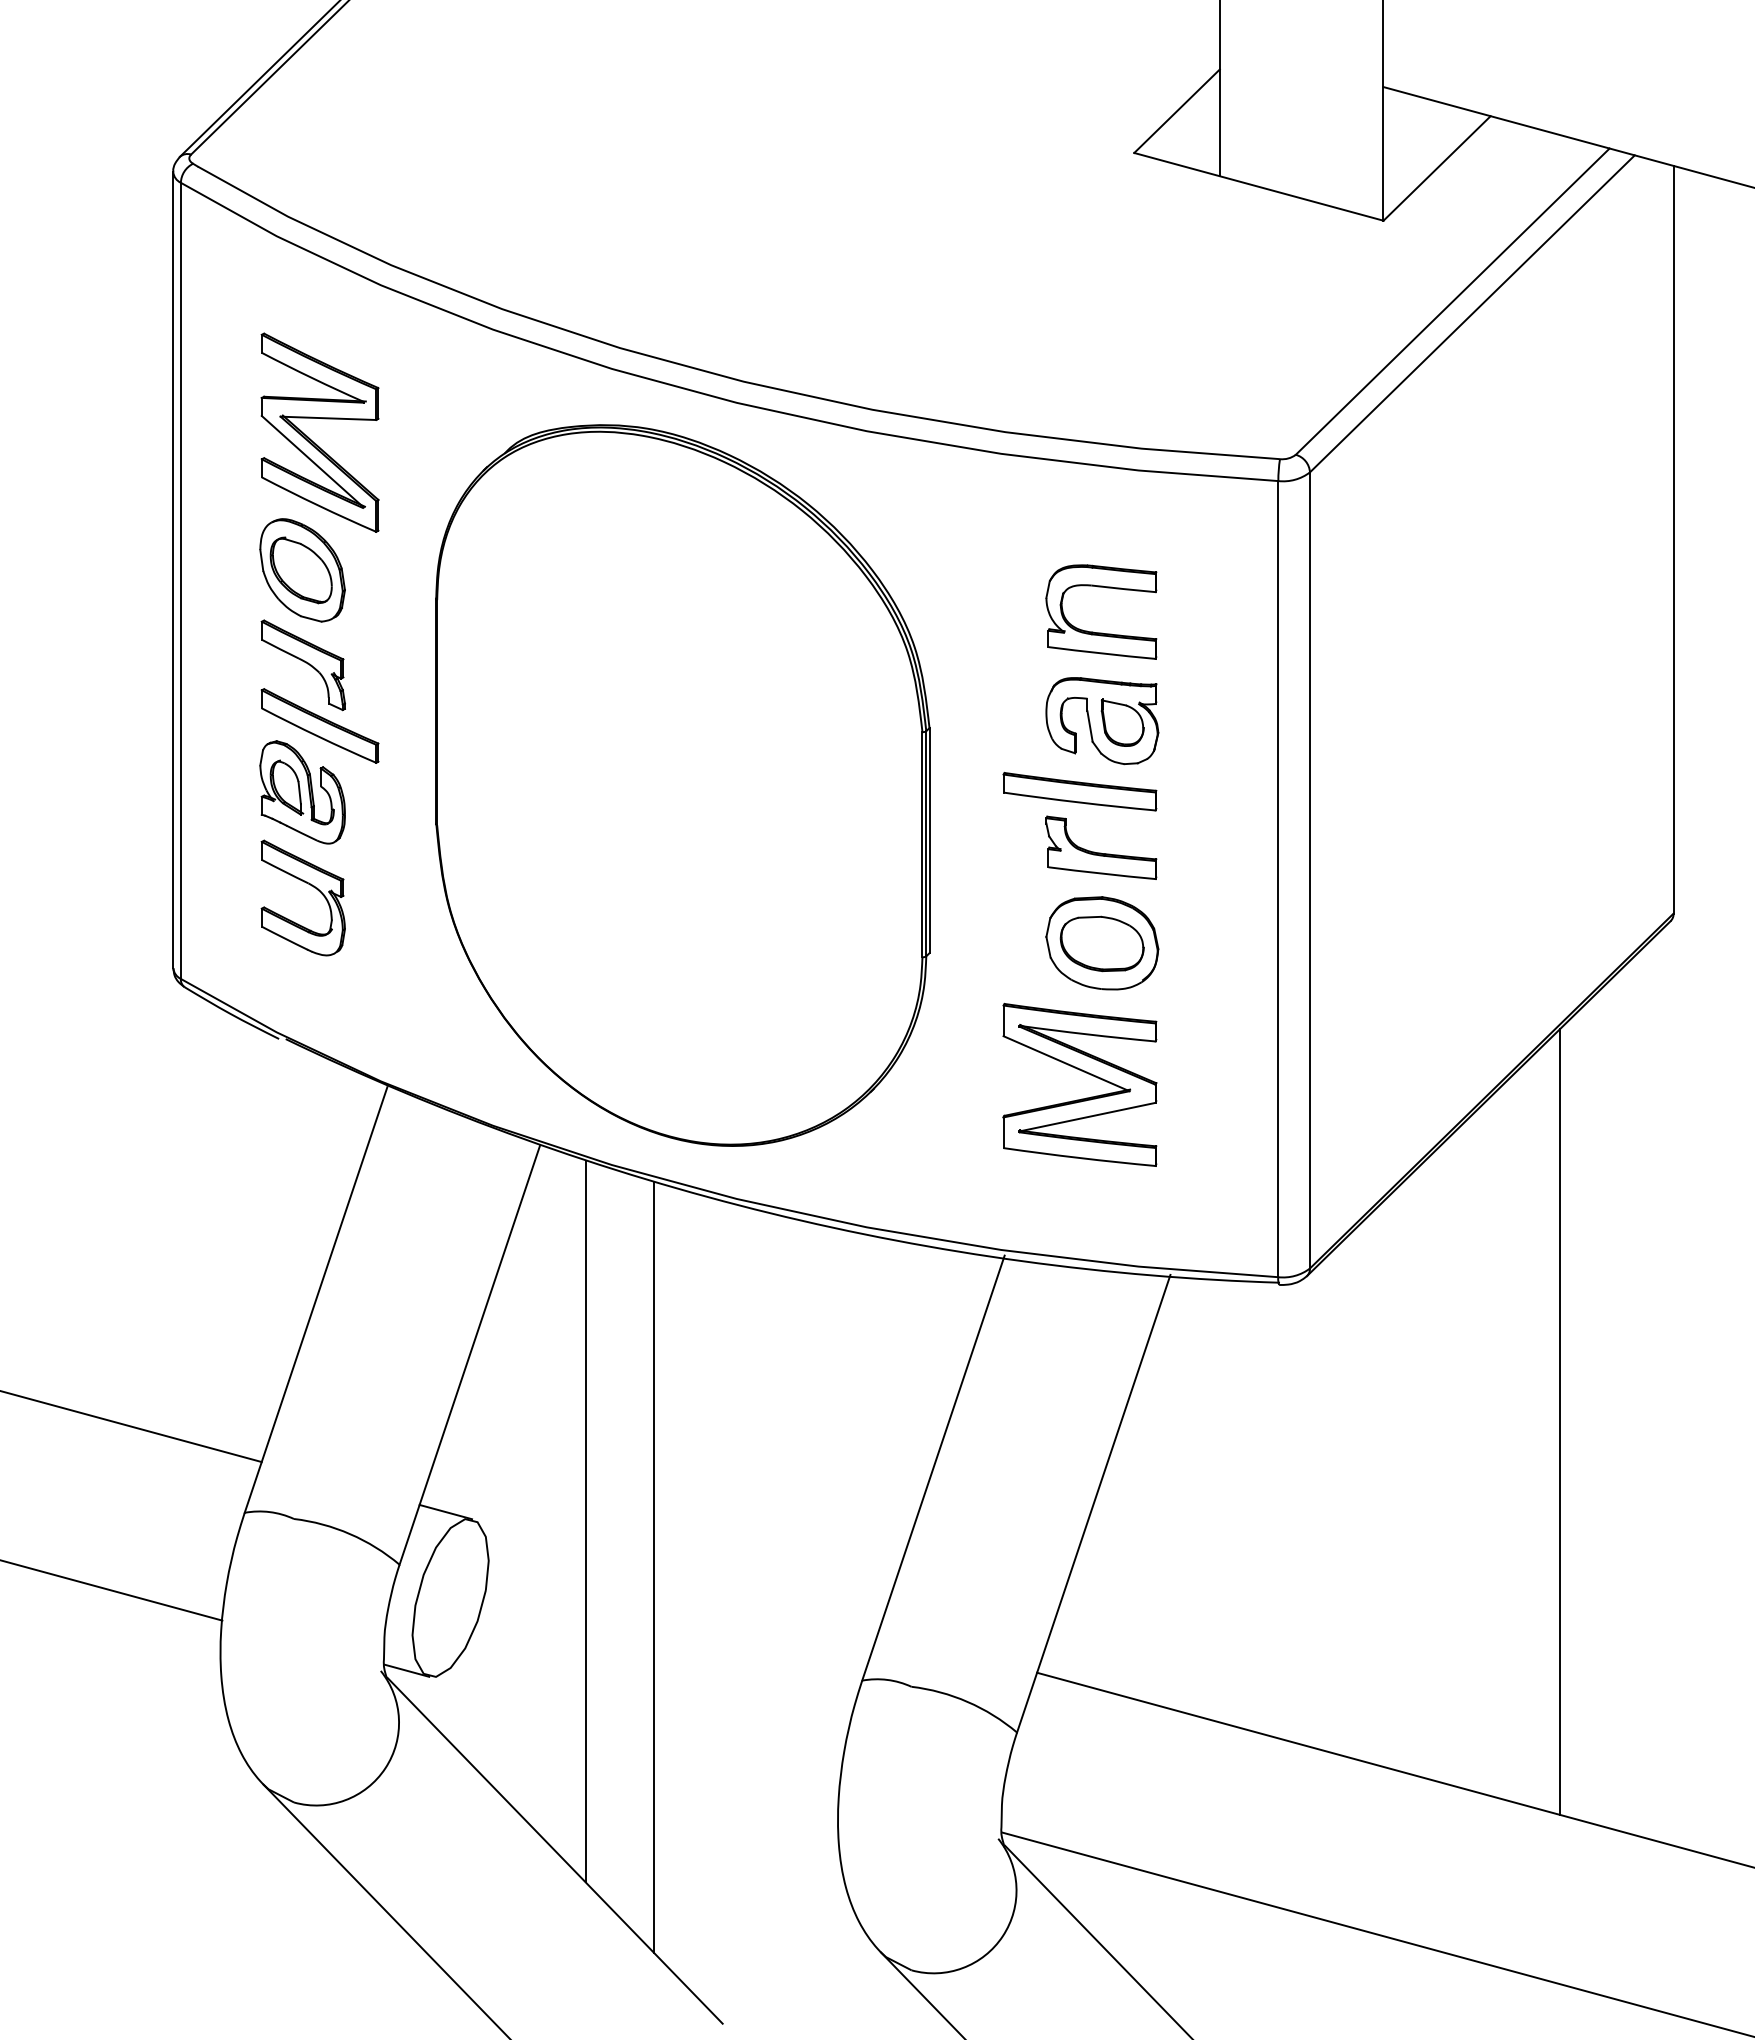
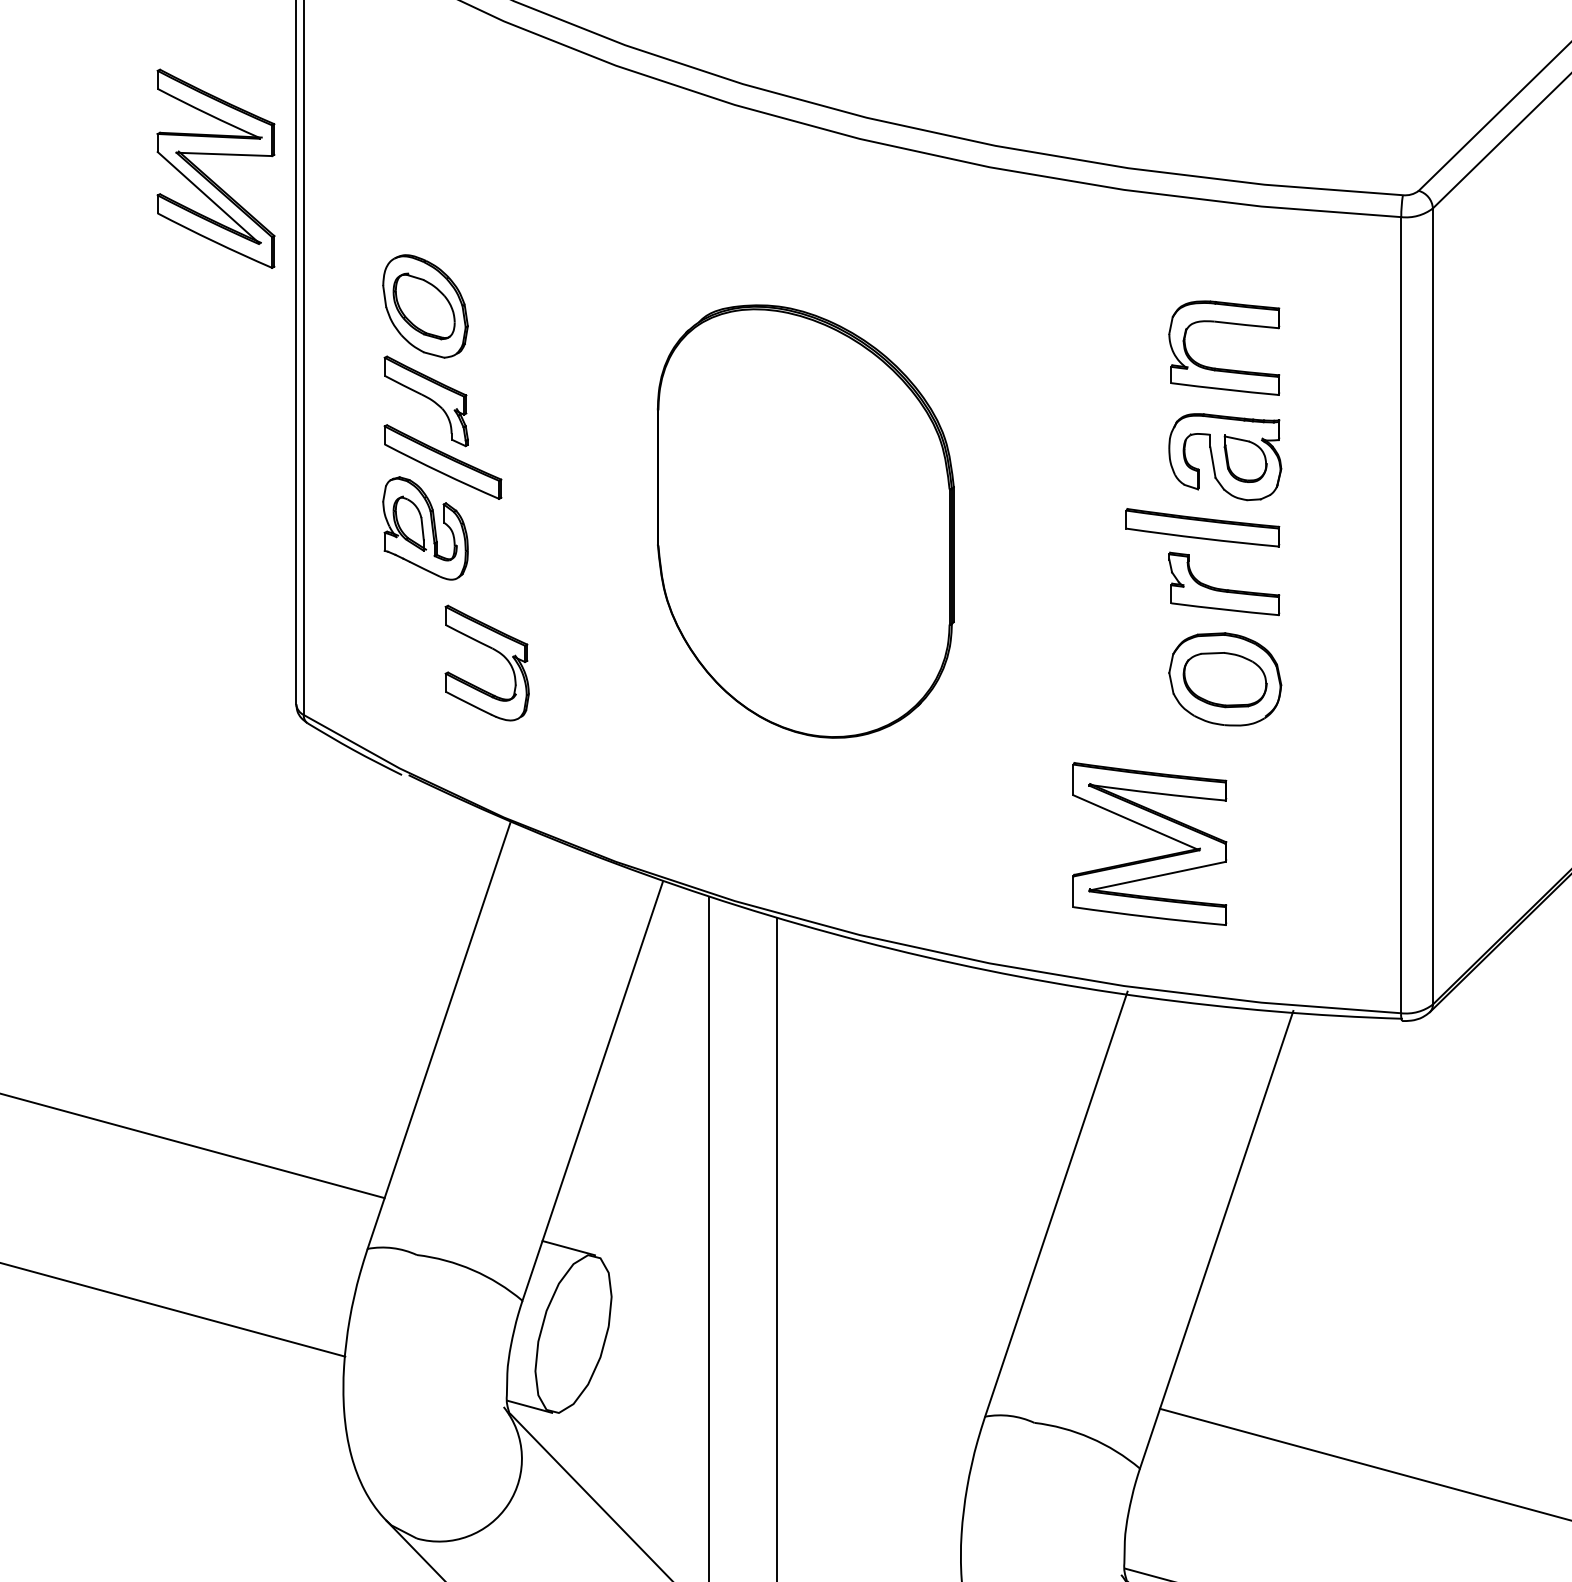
part: (311, 439) -> (207, 175), moved
part: (682, 785) -> (805, 521), size x0.6
part: (311, 886) -> (495, 651), moved
part: (1083, 1072) -> (1153, 831), moved

